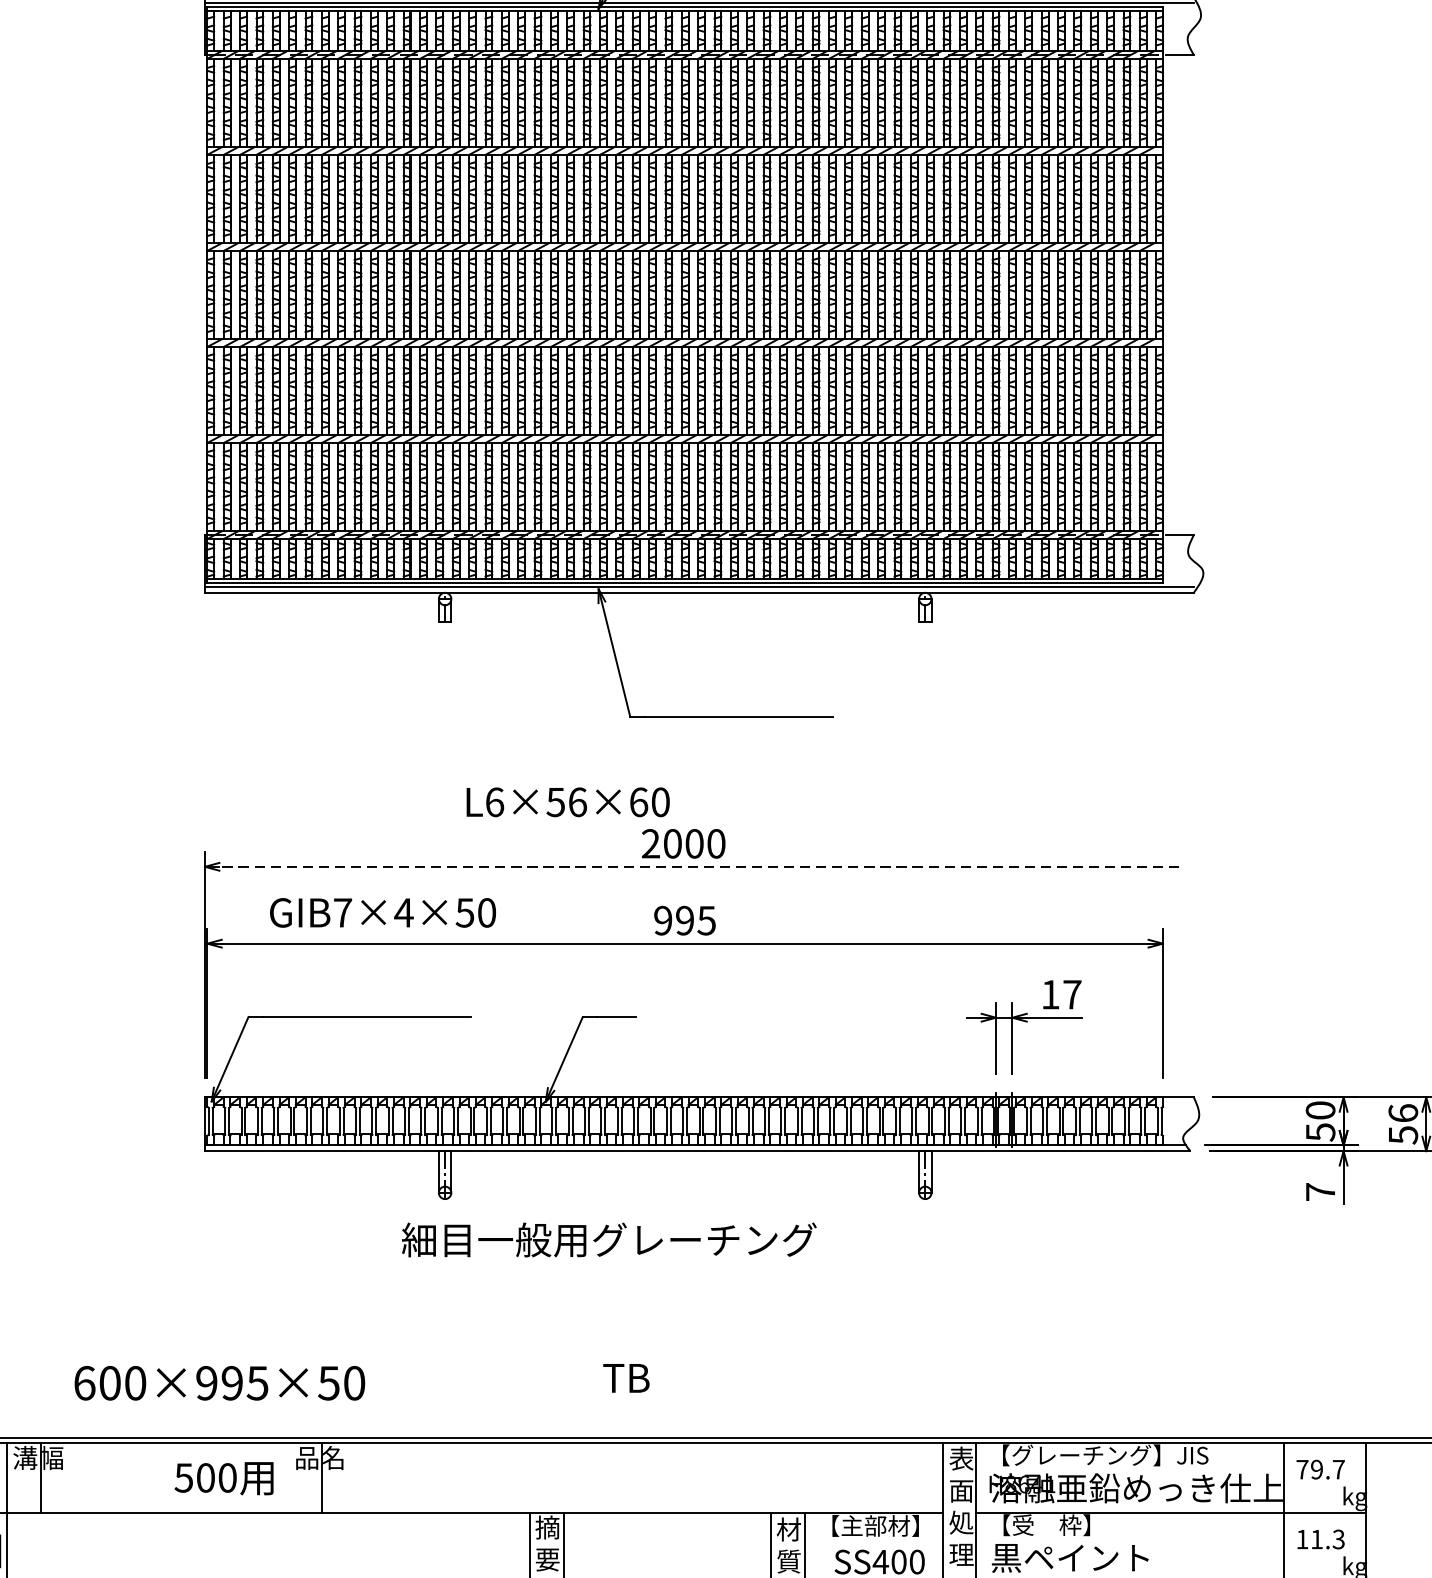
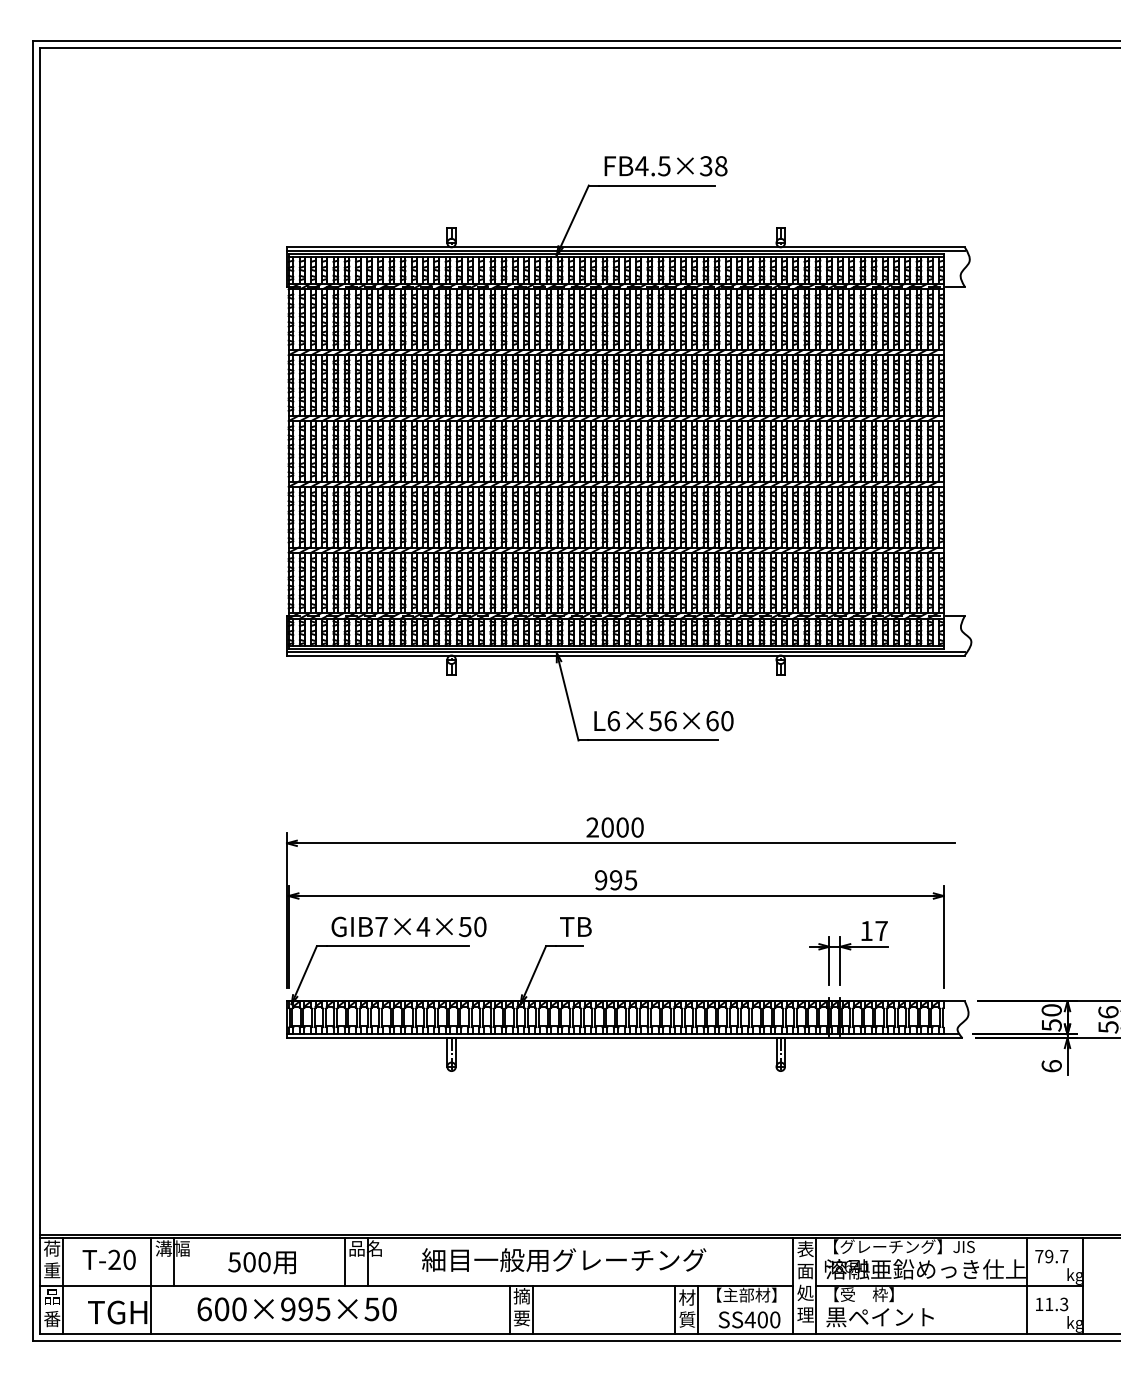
text: (567, 802) -> (663, 721), moved
line: (698, 867) -> (625, 843), dashed -> solid
text: (382, 912) -> (408, 926), moved
text: (1320, 1192) -> (1051, 1066), 7 -> 6
text: (609, 1239) -> (564, 1259), moved
text: (625, 1377) -> (575, 926), moved
text: (218, 1383) -> (296, 1309), moved
text: (223, 1478) -> (261, 1262), moved
line: (288, 1478) -> (344, 1262), added

